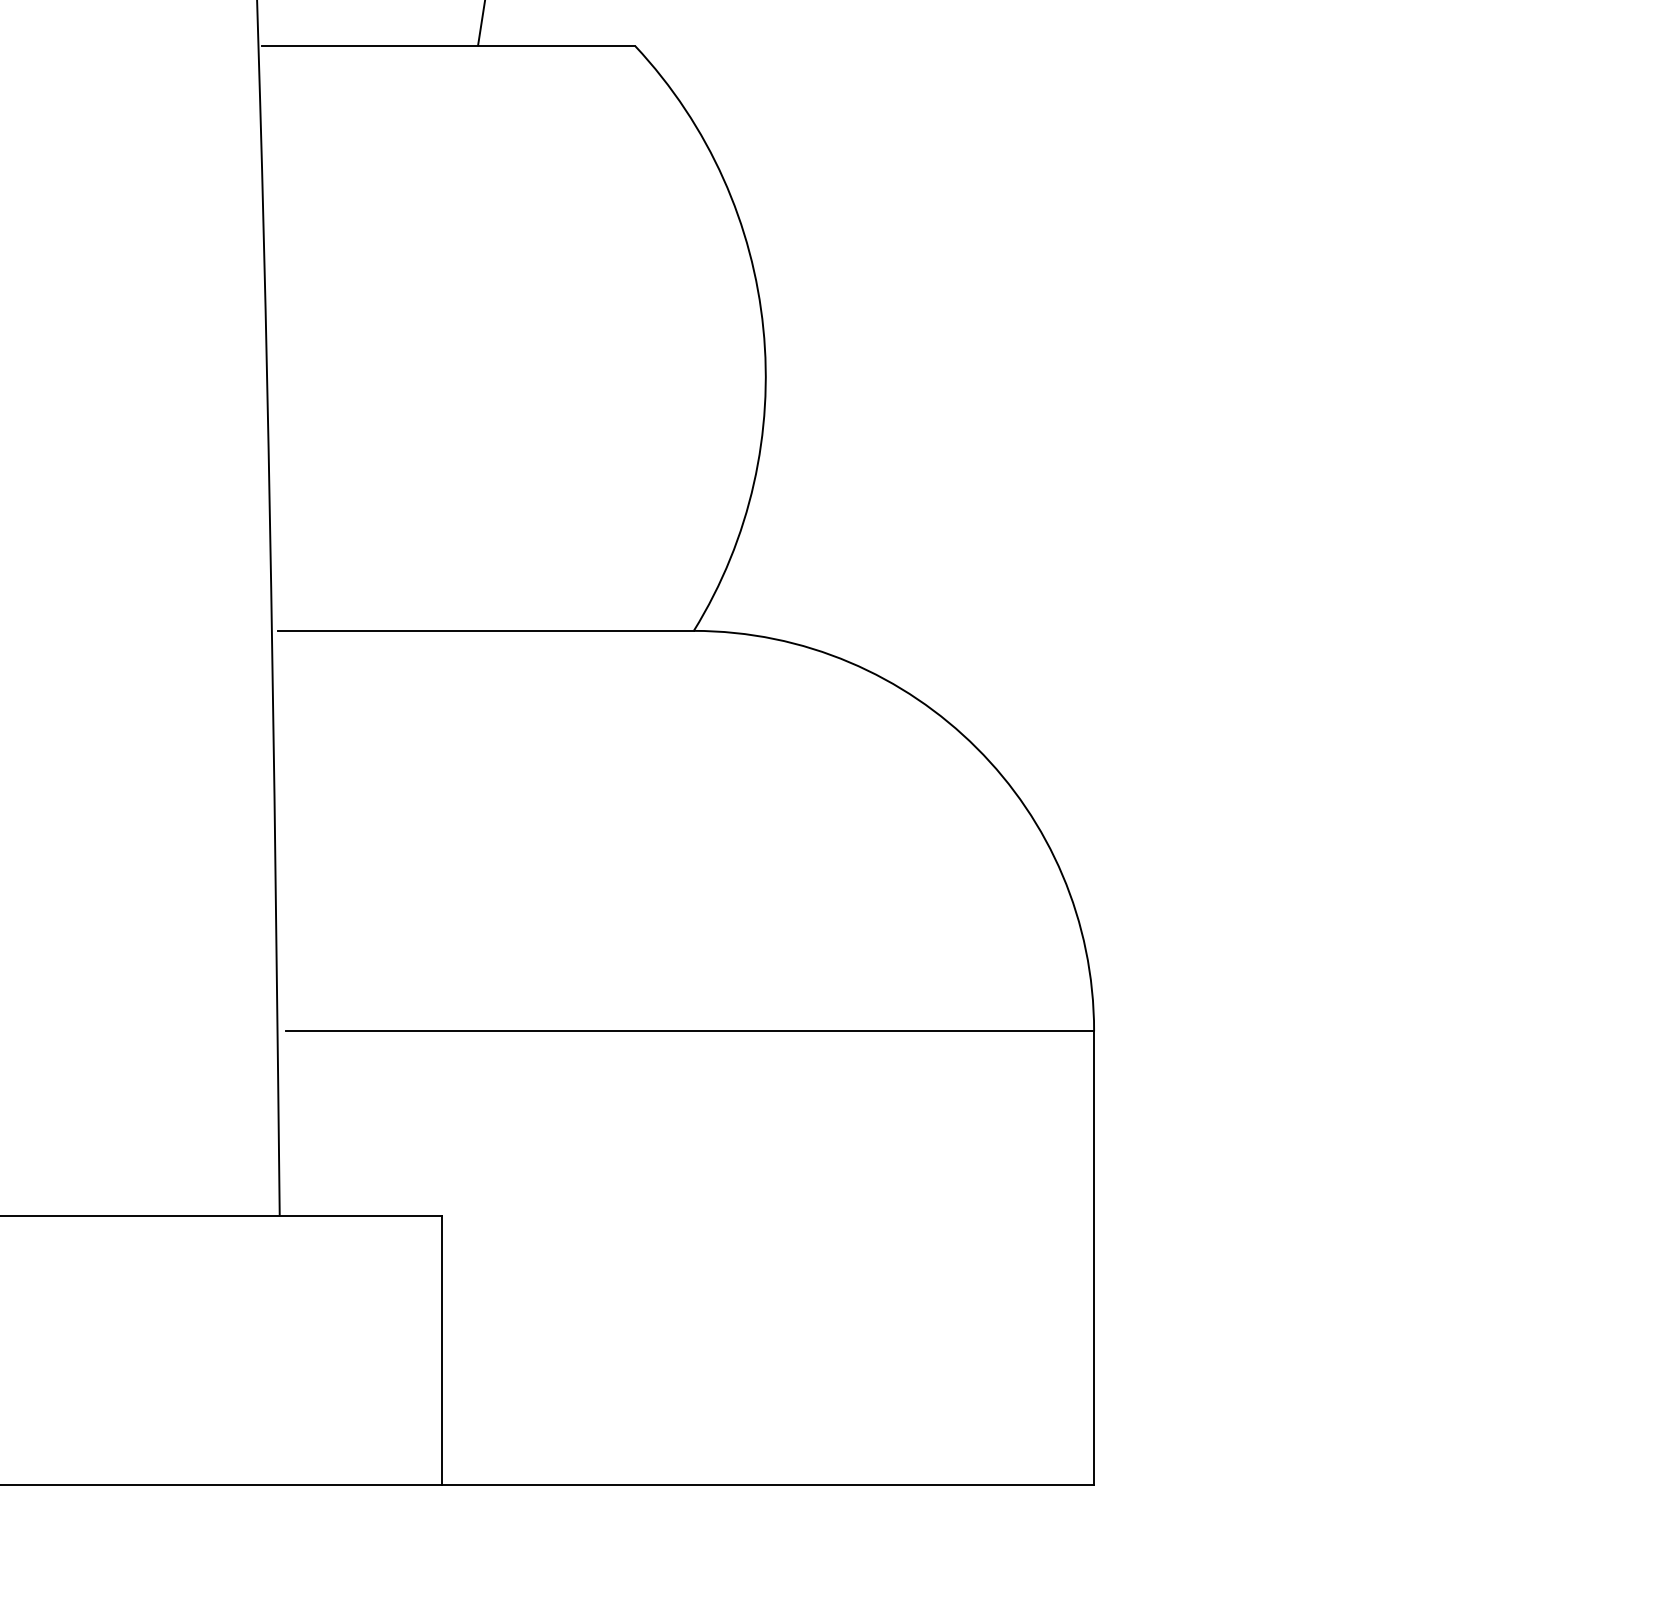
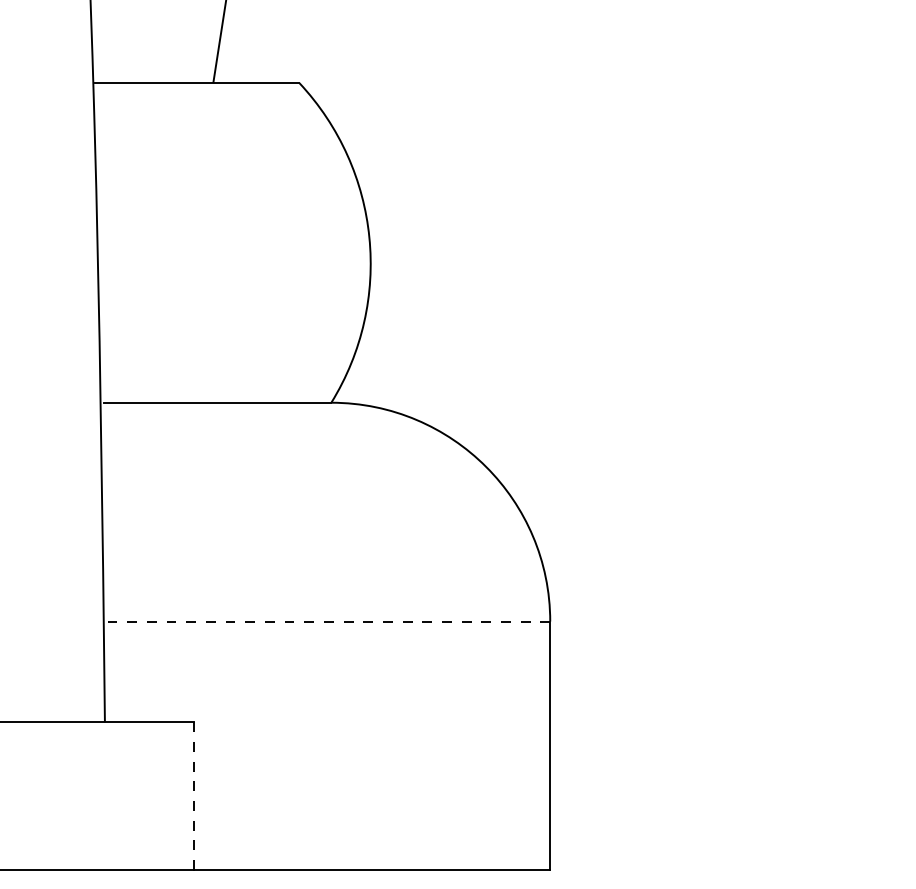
line: (690, 1030) -> (329, 621), solid -> dashed
line: (441, 1350) -> (193, 796), solid -> dashed

